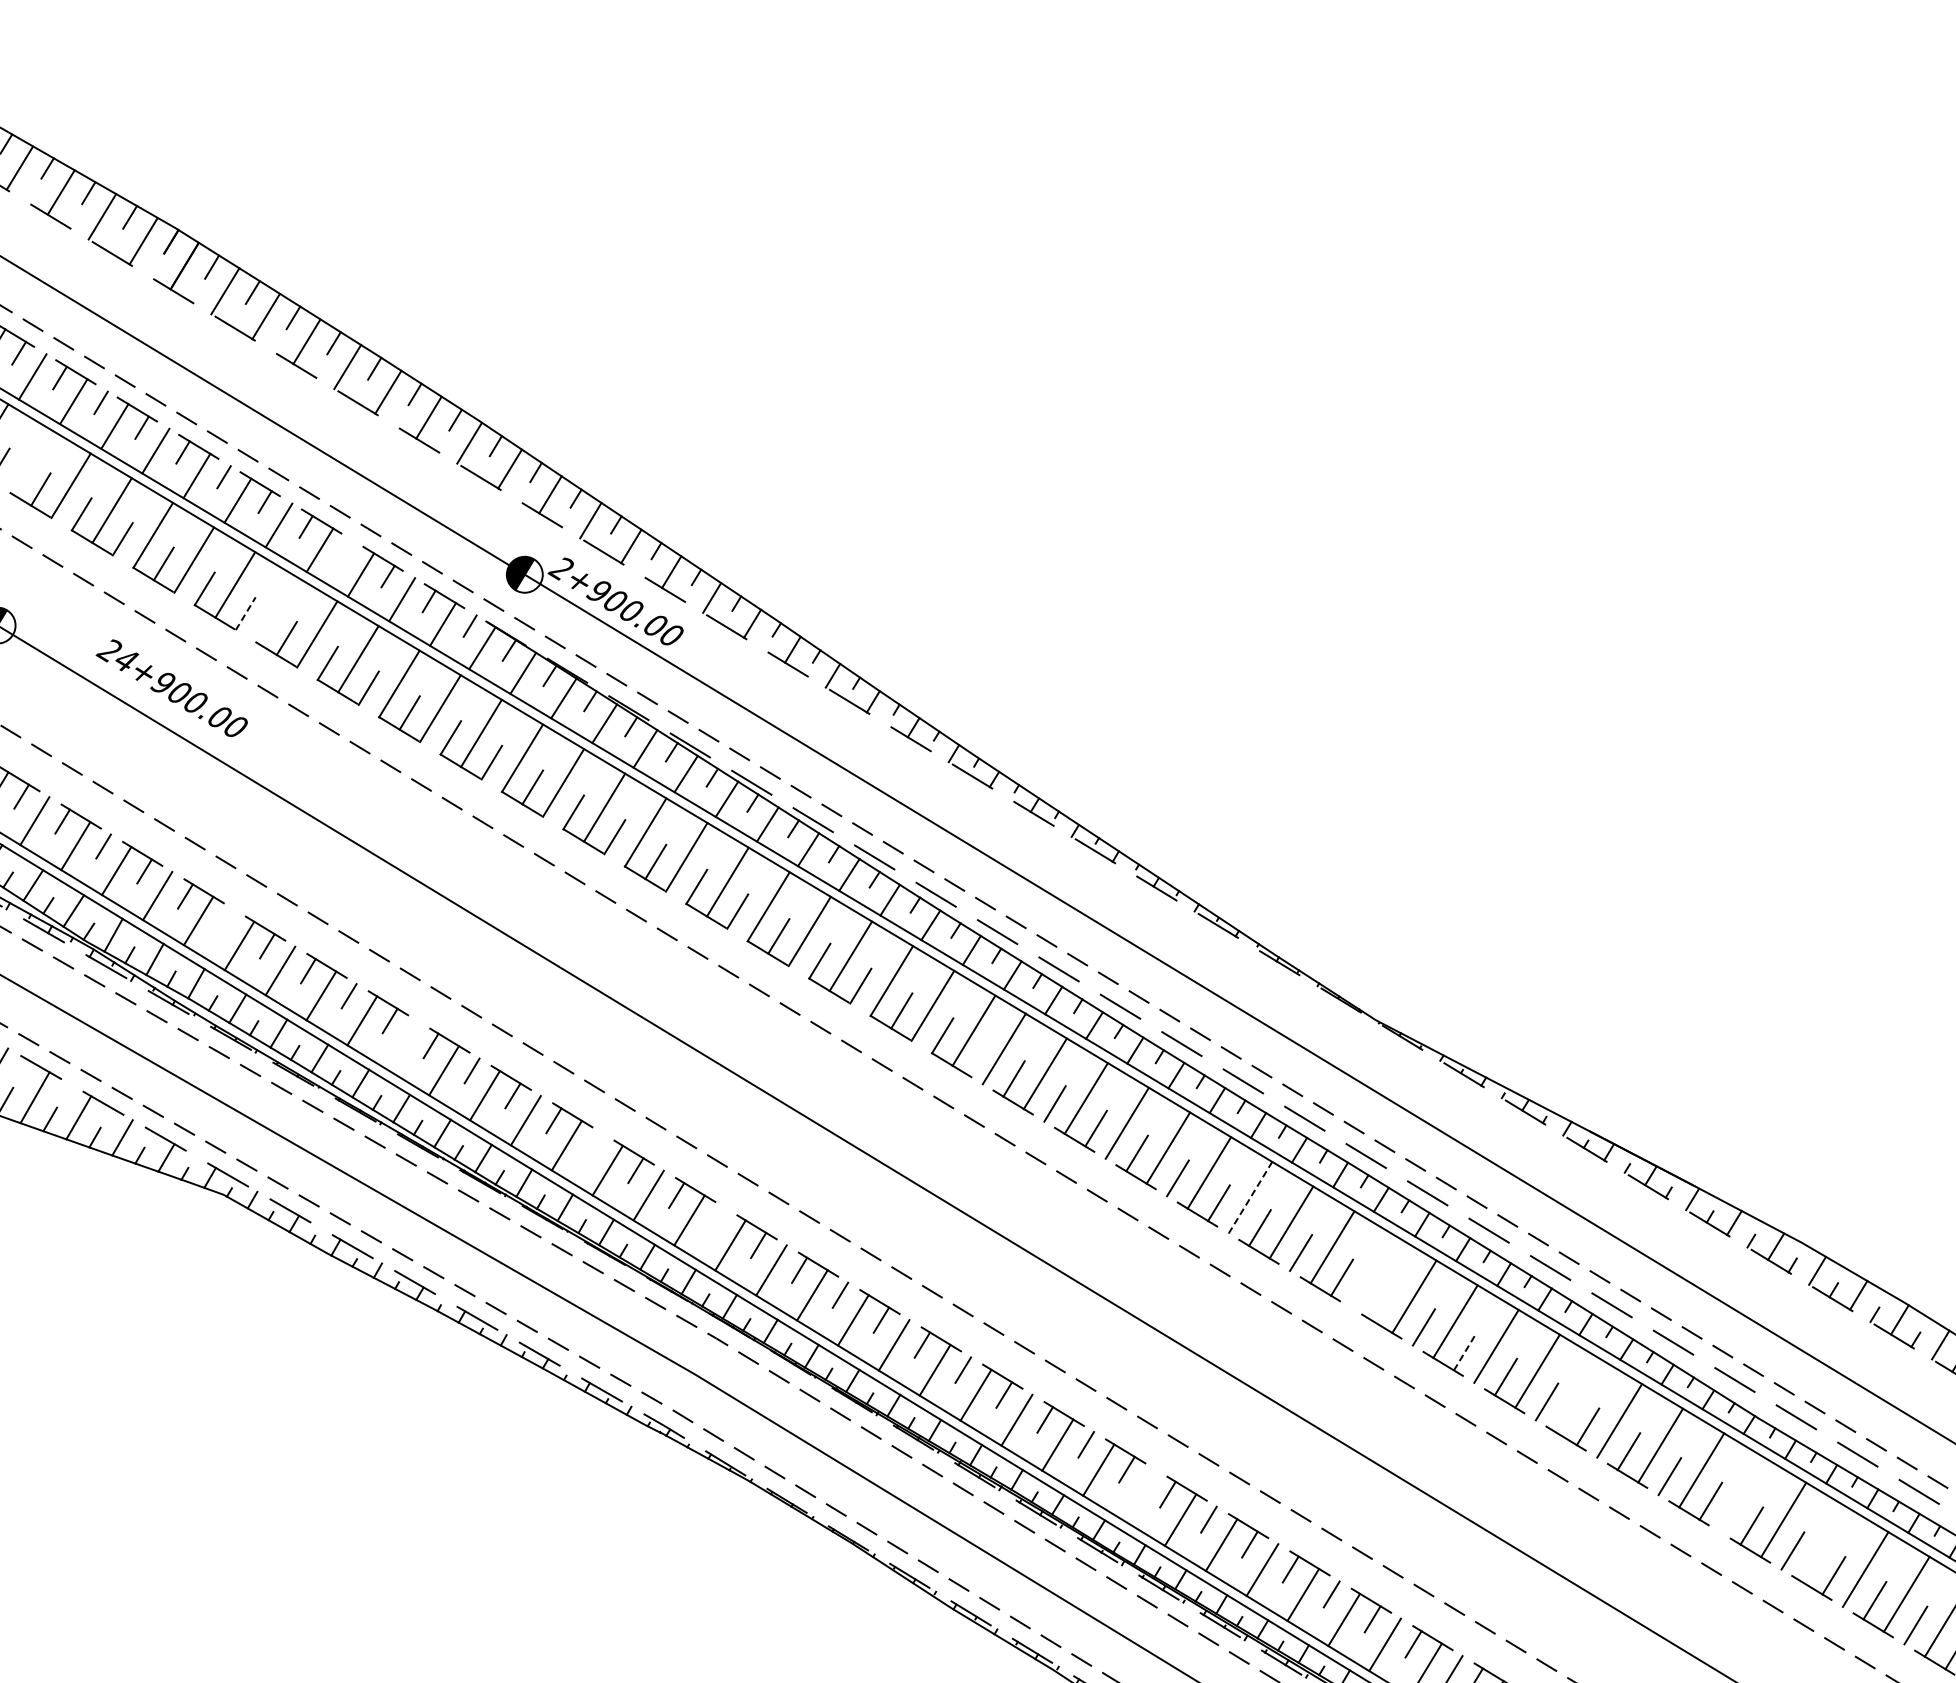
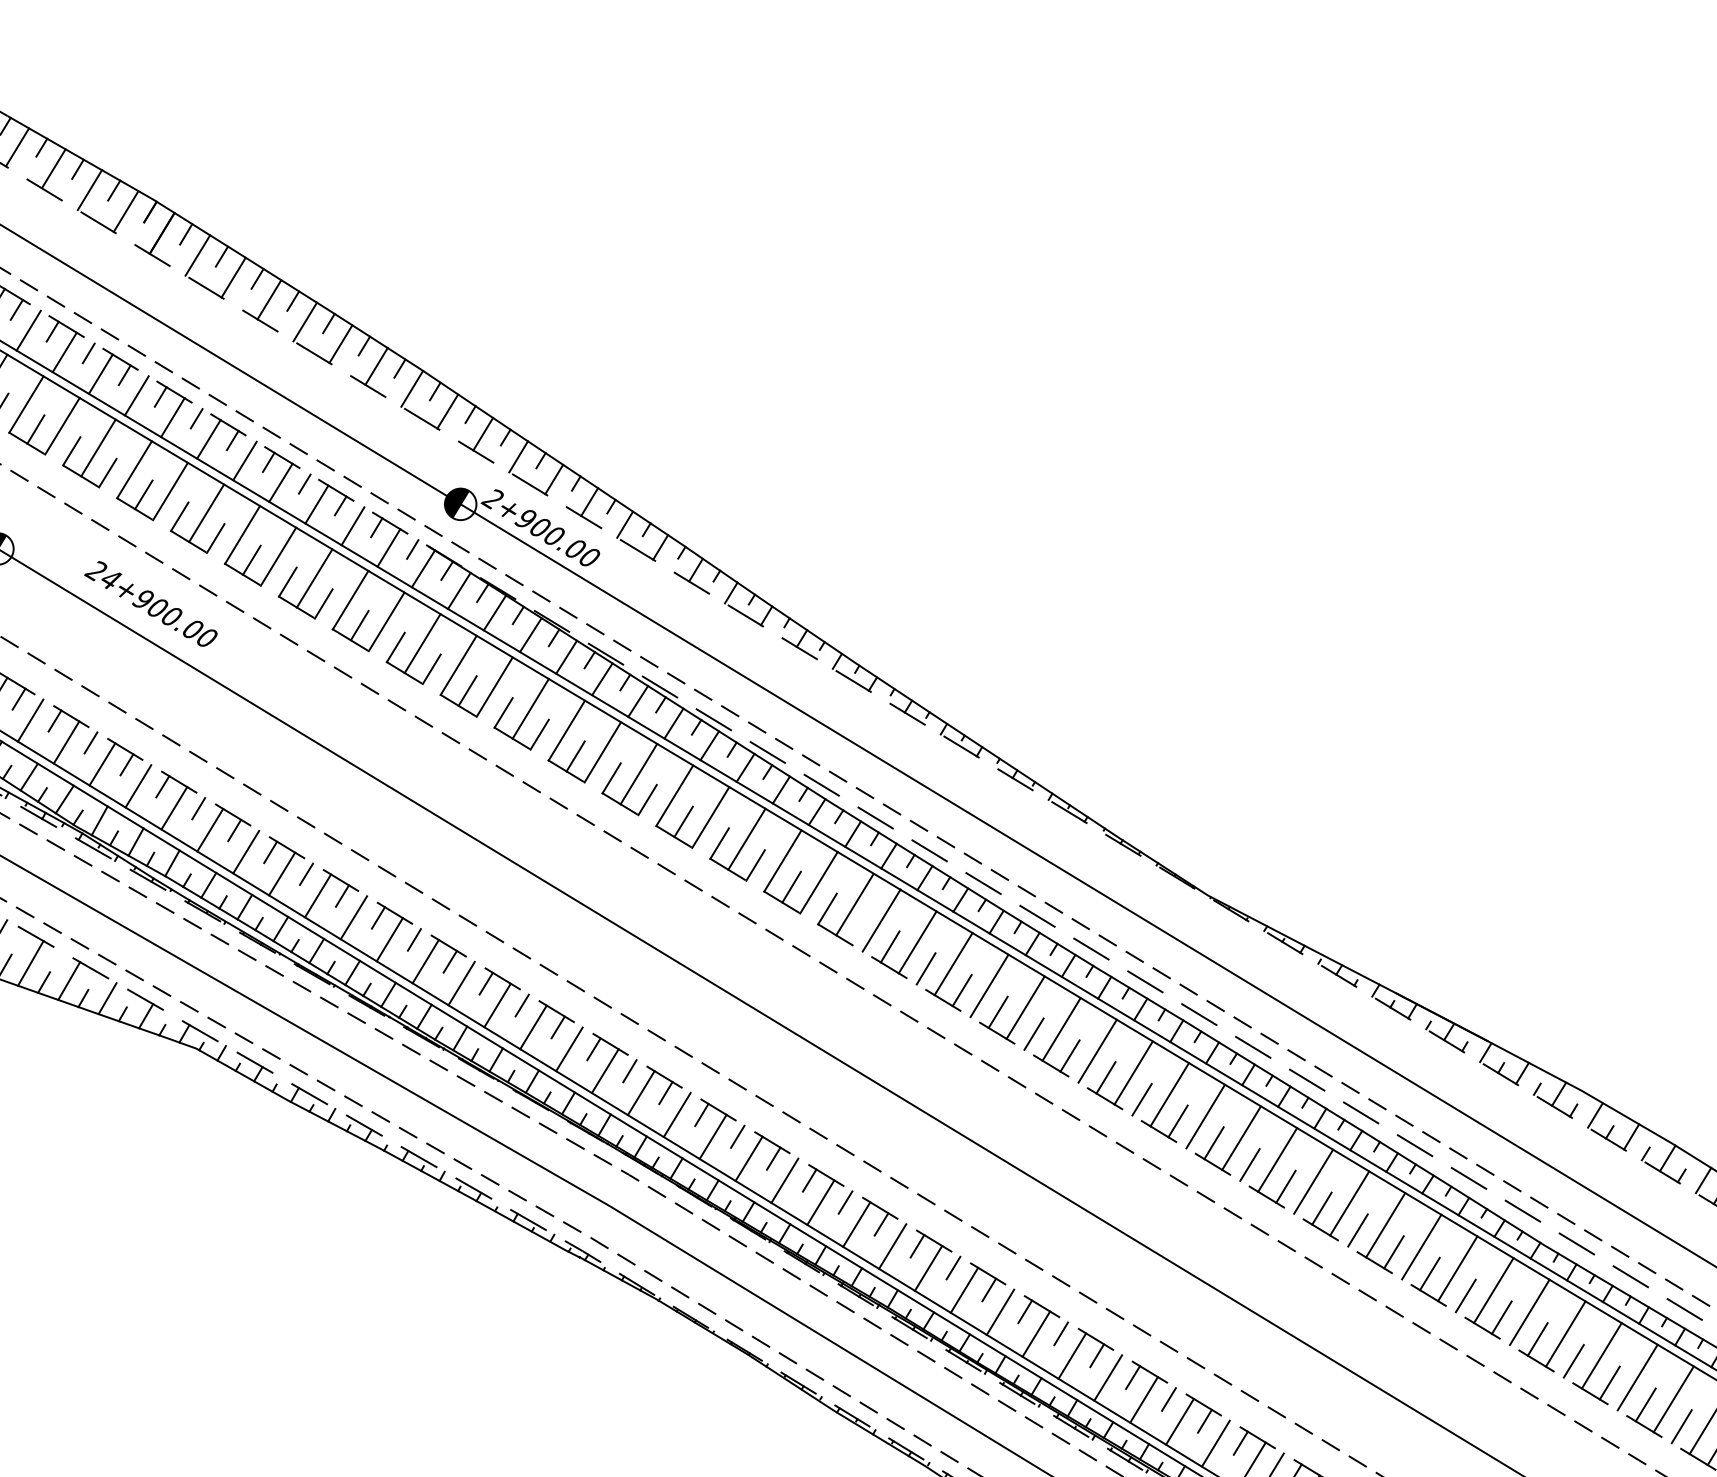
line: (29, 461) -> (25, 404), added
line: (346, 551) -> (304, 483), added
line: (276, 609) -> (242, 534), added
line: (246, 613) -> (216, 538), dashed -> solid
line: (226, 921) -> (198, 808), added
line: (403, 1045) -> (354, 917), added
line: (594, 1145) -> (521, 1005), added
line: (1250, 1197) -> (1097, 1050), dashed -> solid
line: (717, 1220) -> (629, 1071), added
line: (1373, 1271) -> (1205, 1115), added
line: (1382, 1302) -> (1213, 1143), added
line: (1465, 1351) -> (1286, 1186), dashed -> solid
line: (1578, 1395) -> (1385, 1224), added
line: (1139, 1494) -> (1000, 1311), added
line: (1742, 1495) -> (1529, 1312), added
line: (1824, 1544) -> (1601, 1355), added

